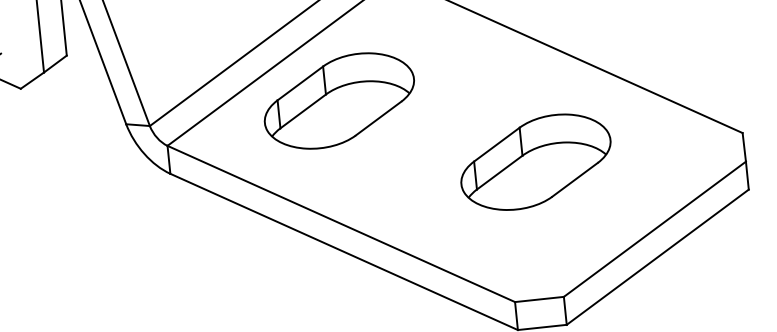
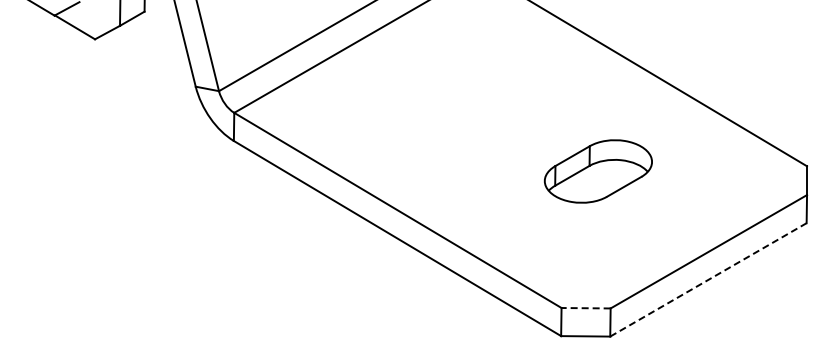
part: (338, 100) -> (409, 87), removed
part: (536, 162) -> (598, 171), size x0.7
line: (657, 256) -> (708, 279), solid -> dashed
line: (539, 299) -> (586, 308), solid -> dashed

